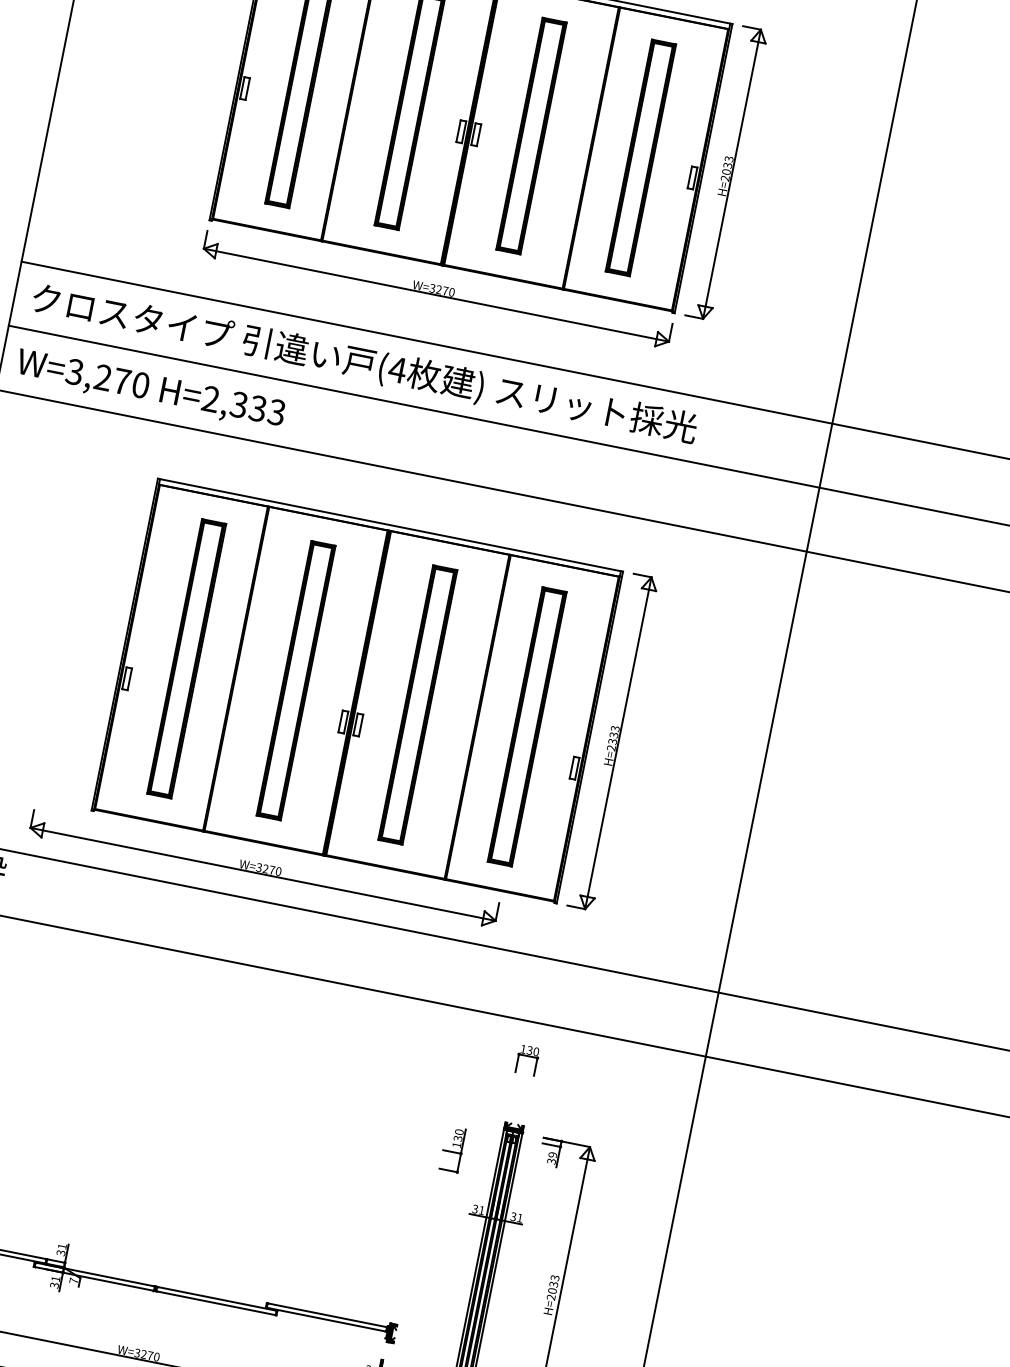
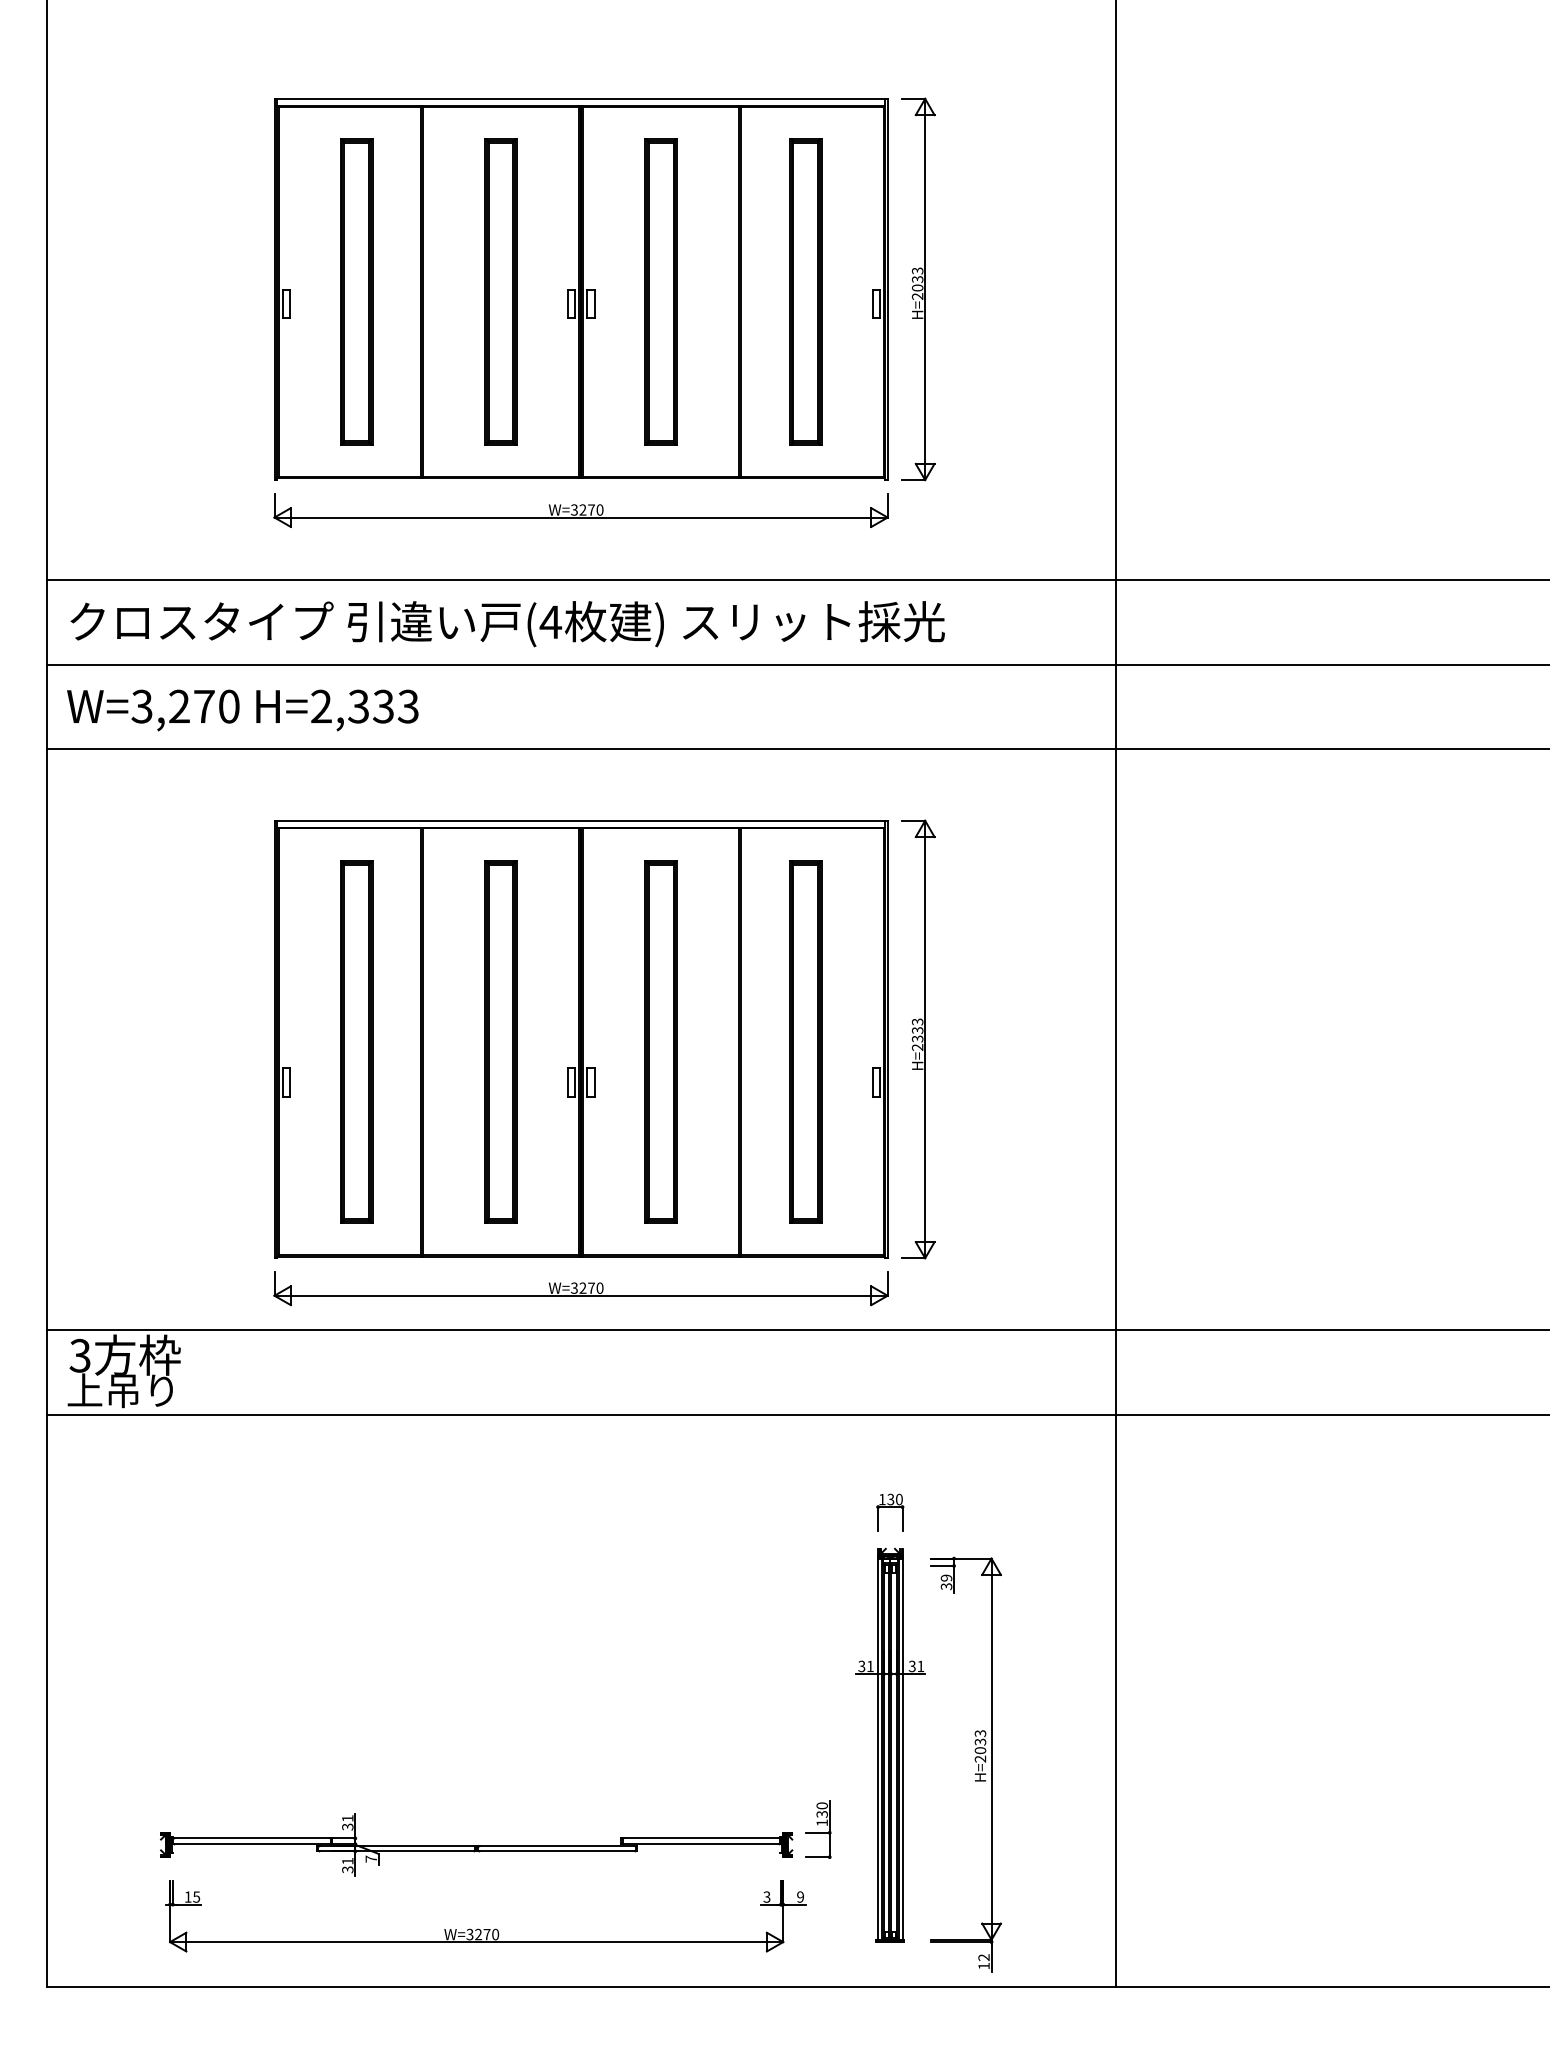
part: (263, 868) -> (580, 1288), moved
part: (527, 1060) -> (890, 1512), moved
part: (452, 1149) -> (818, 1829), moved

